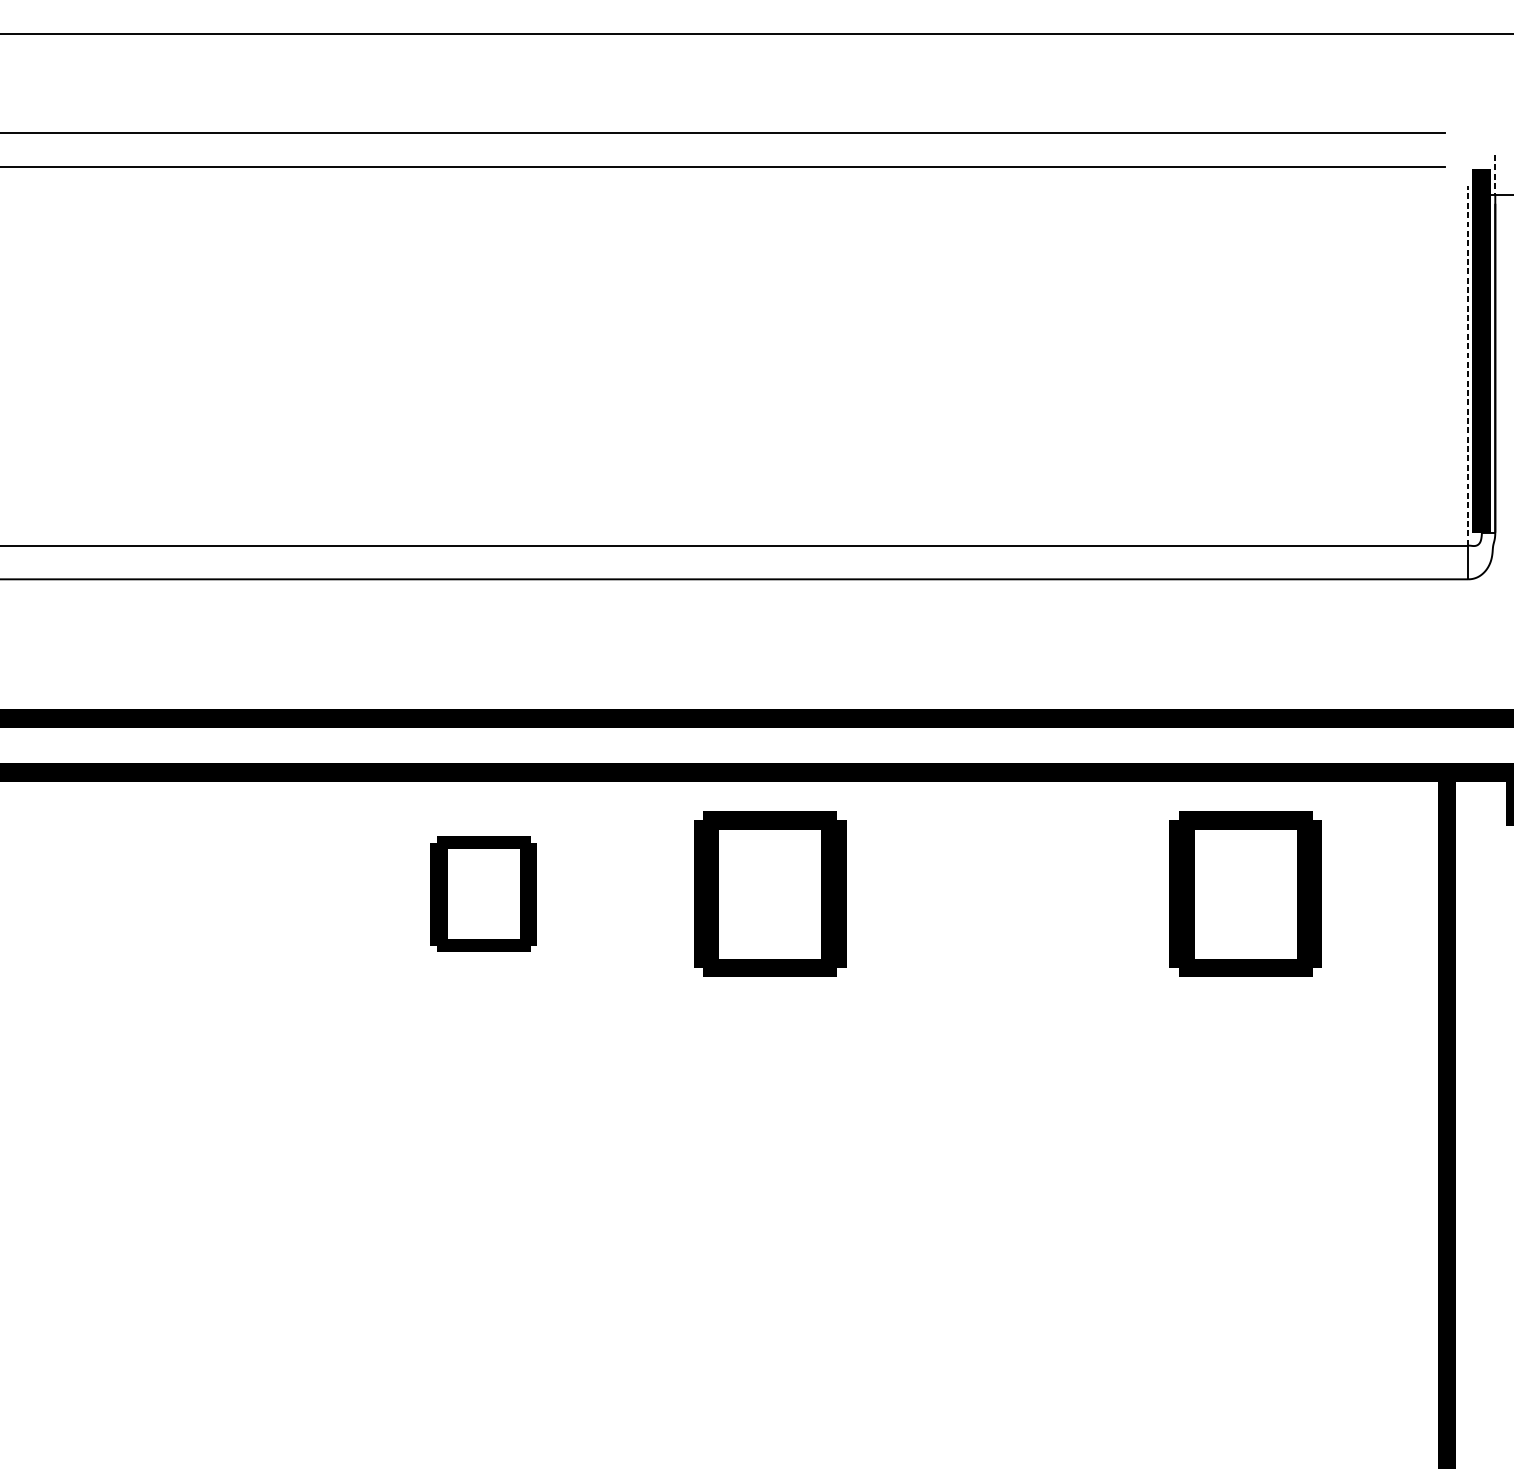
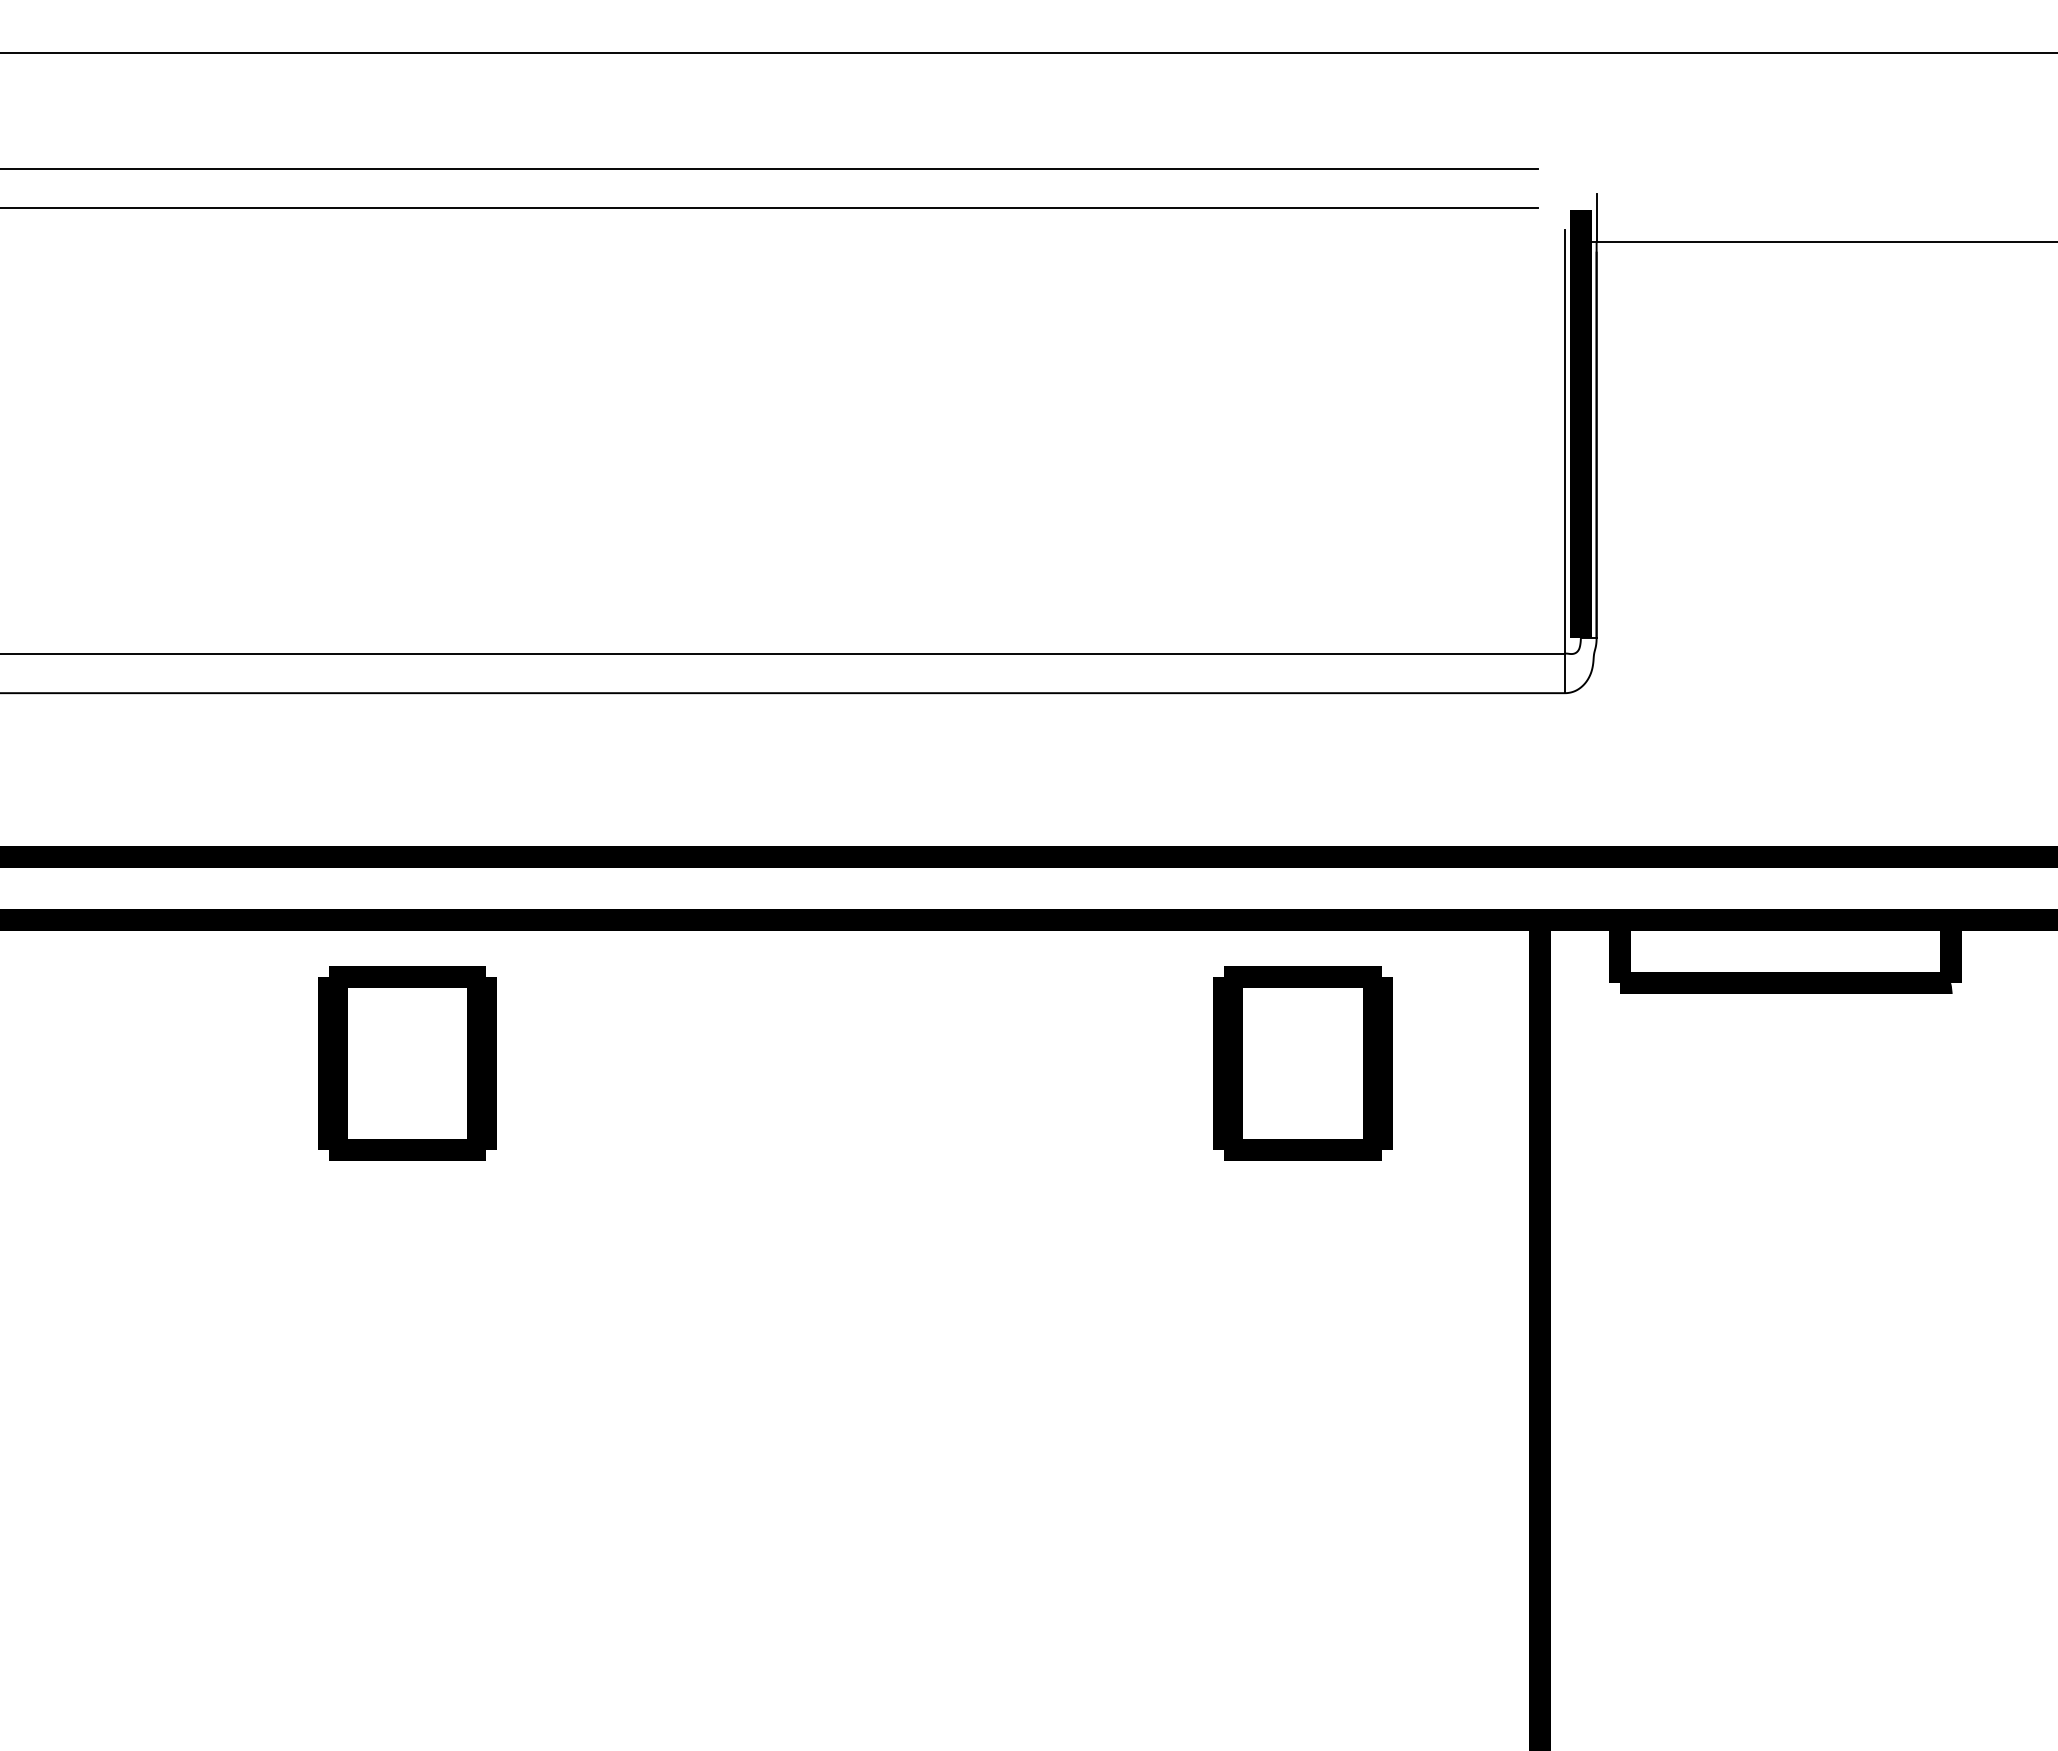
line: (1495, 175) -> (1596, 218), dashed -> solid
line: (1468, 365) -> (1565, 441), dashed -> solid
part: (483, 894) -> (407, 1063), size x1.43
part: (769, 894) -> (743, 1063), removed

